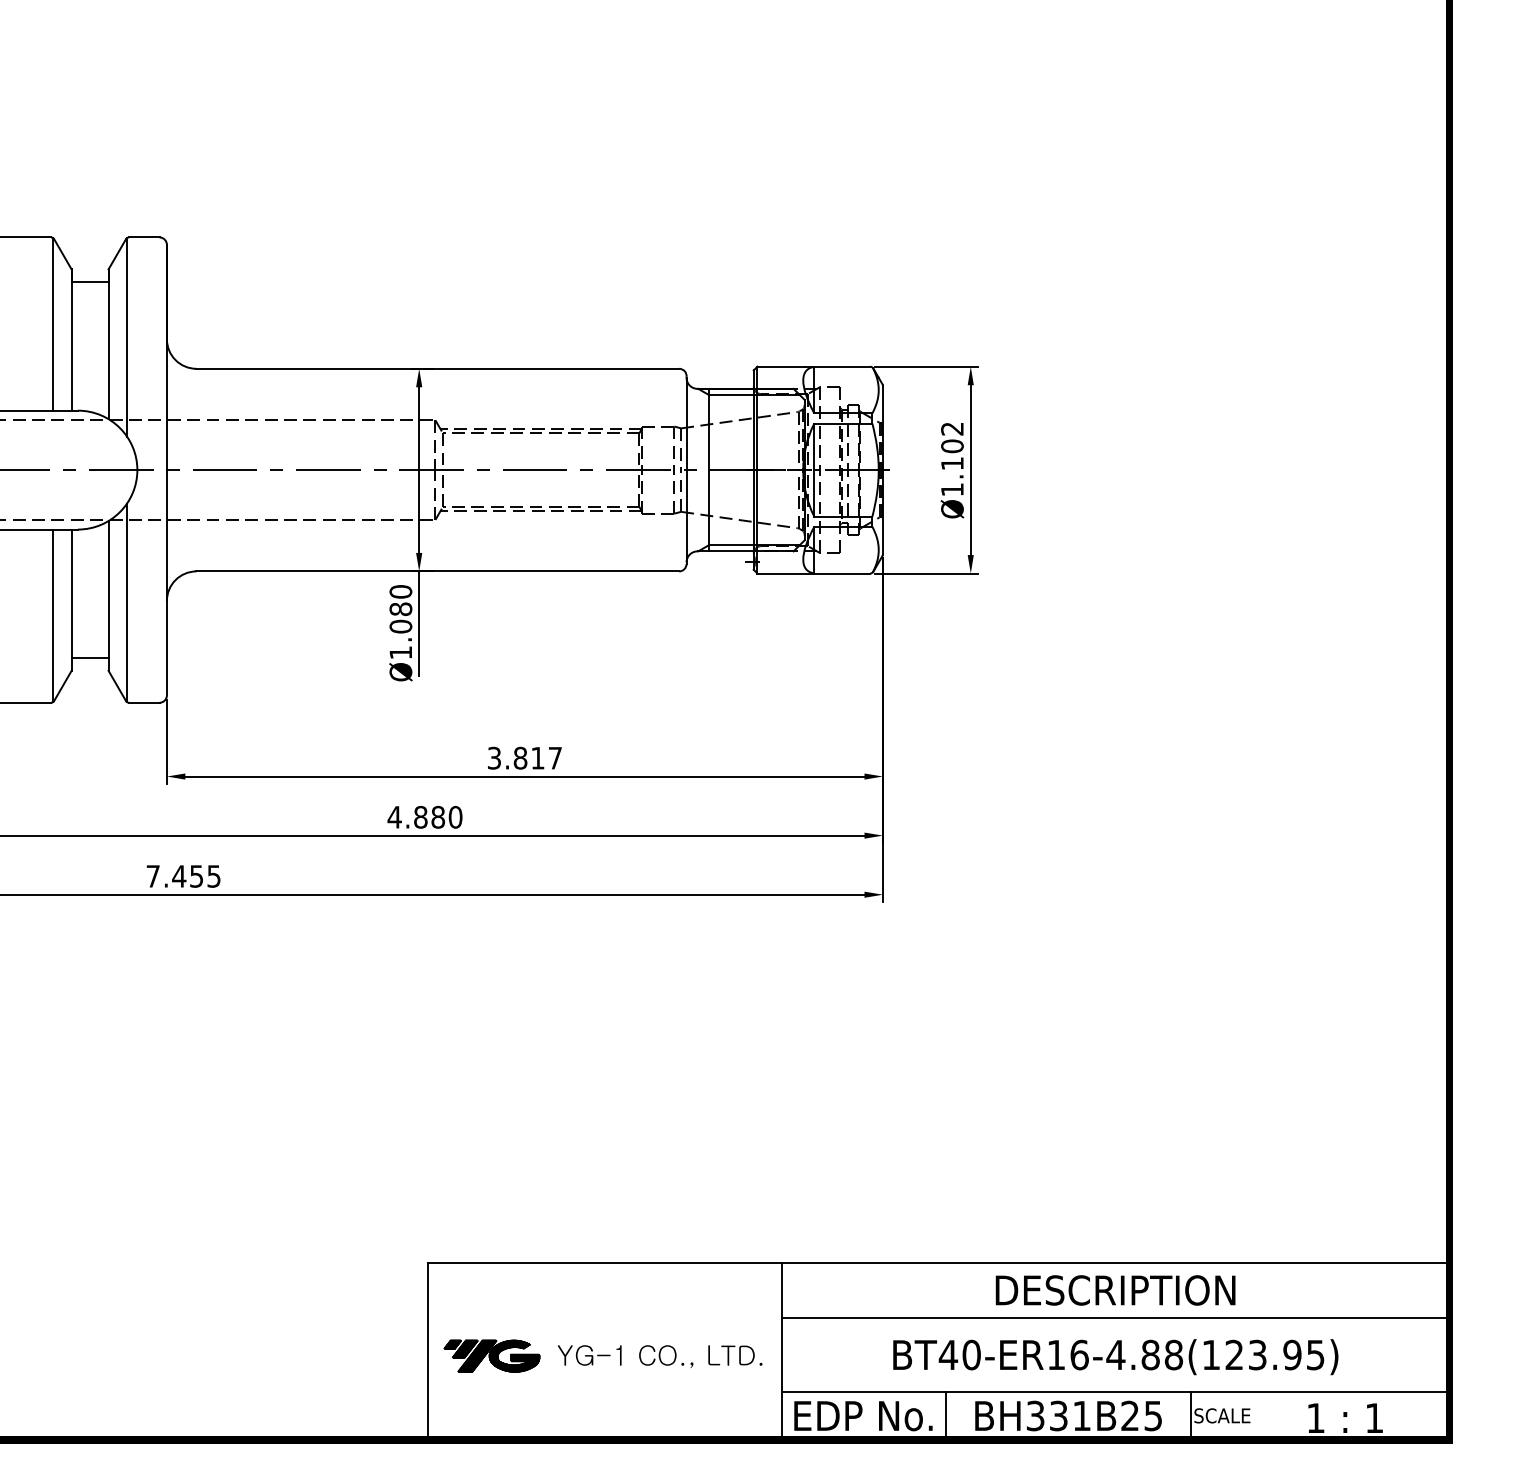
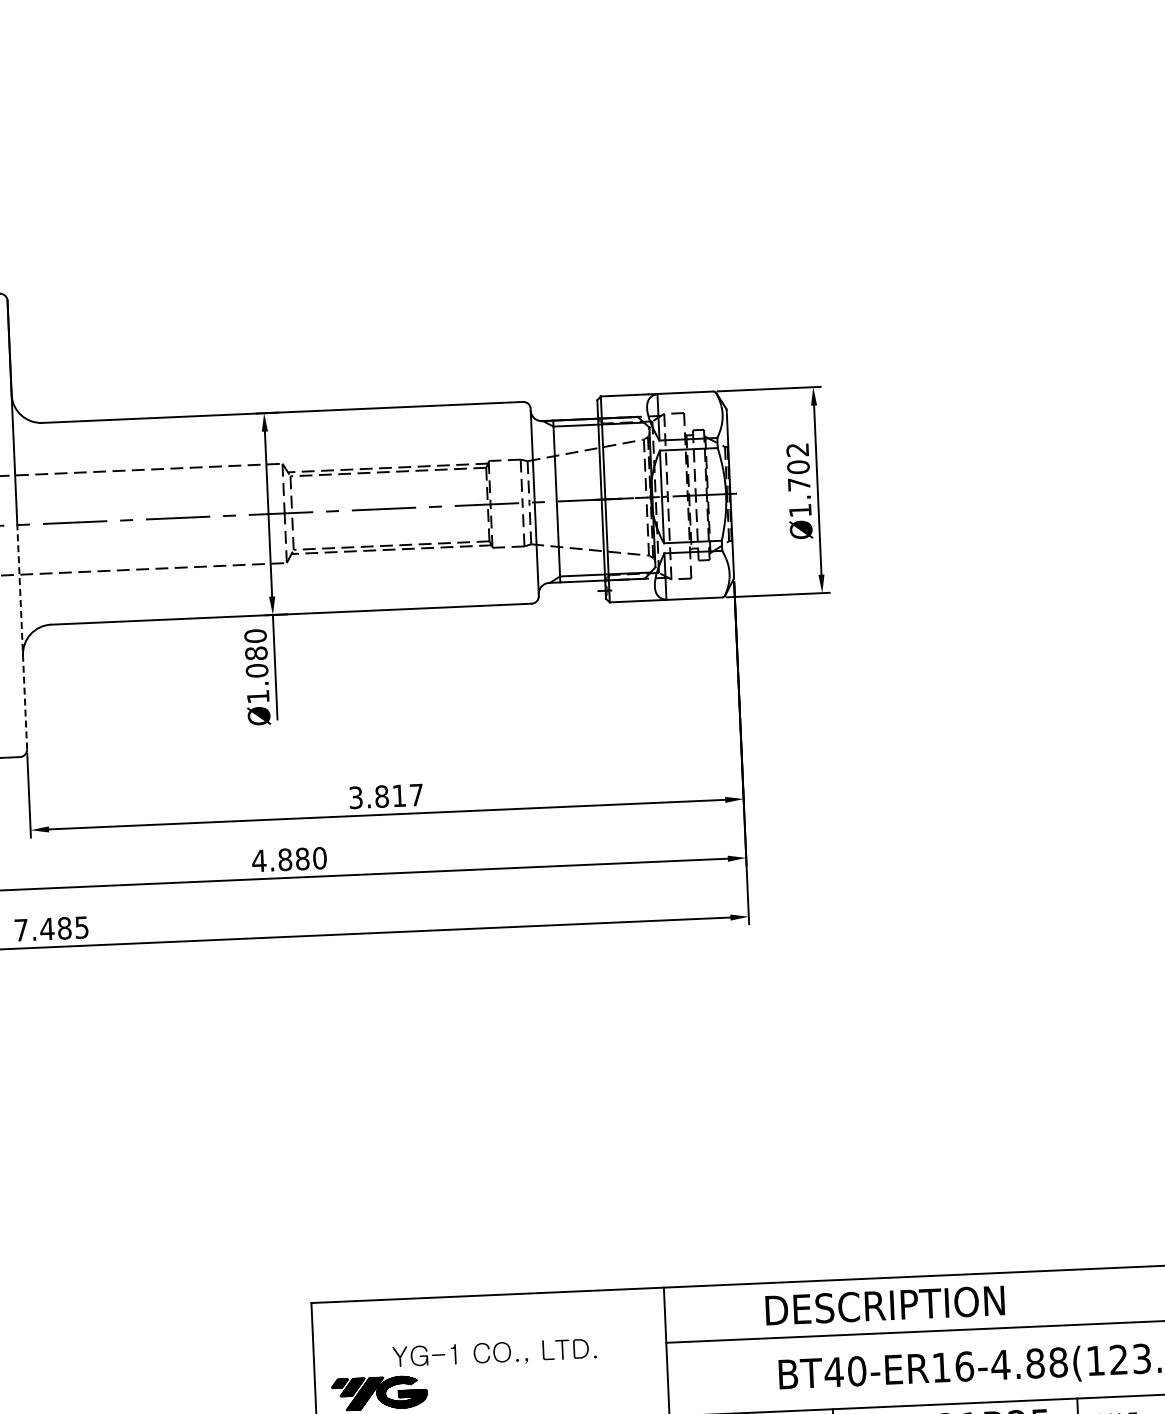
text: (952, 463) -> (799, 484), Ø1.102 -> Ø1.702
line: (166, 582) -> (21, 637), solid -> dashed
text: (196, 876) -> (64, 928), 7.455 -> 7.485
text: (1115, 1290) -> (885, 1305), moved
text: (660, 1356) -> (495, 1353), moved

